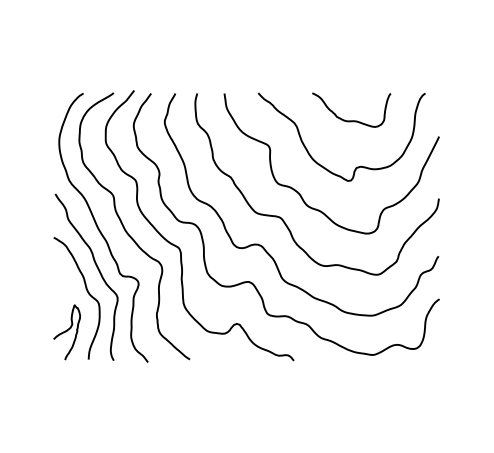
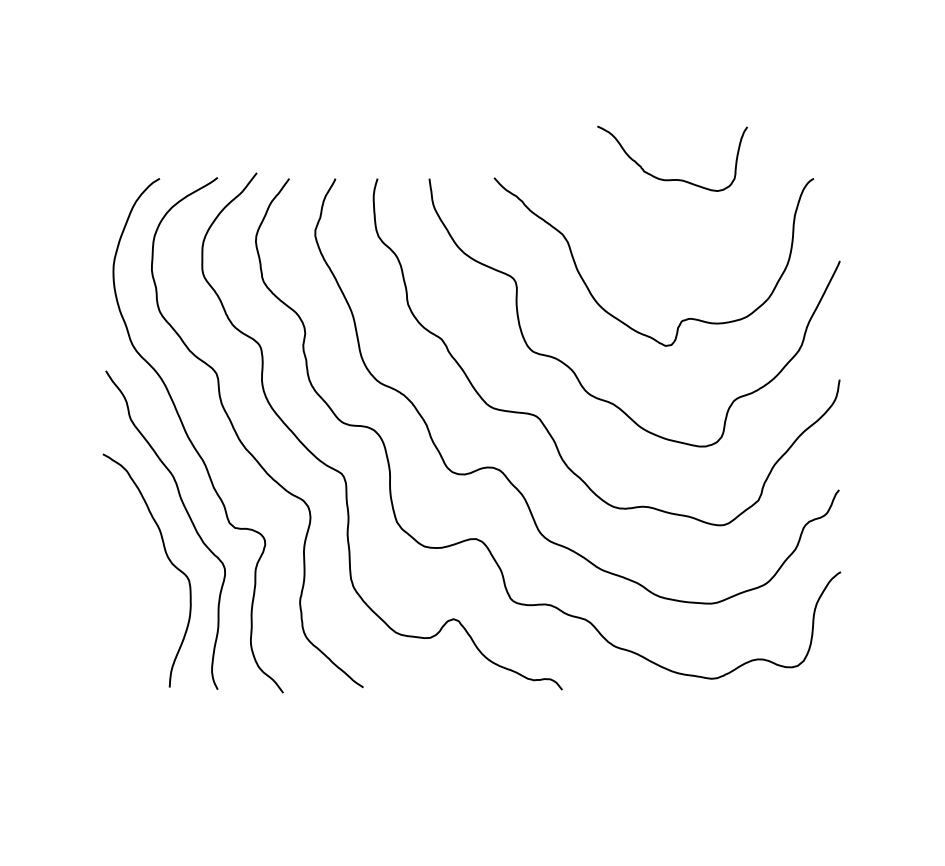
curve: (351, 120) -> (672, 178), moved
curve: (66, 332) -> (127, 635), removed

